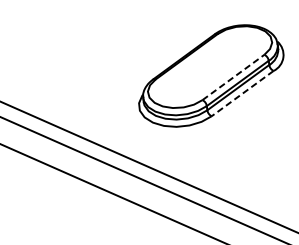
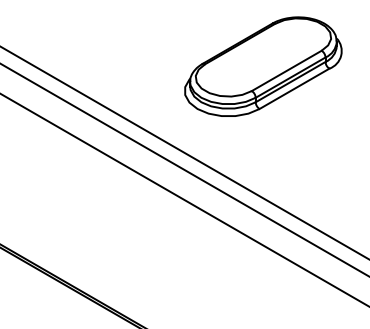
line: (234, 76) -> (287, 70), dashed -> solid
line: (242, 94) -> (294, 89), dashed -> solid

